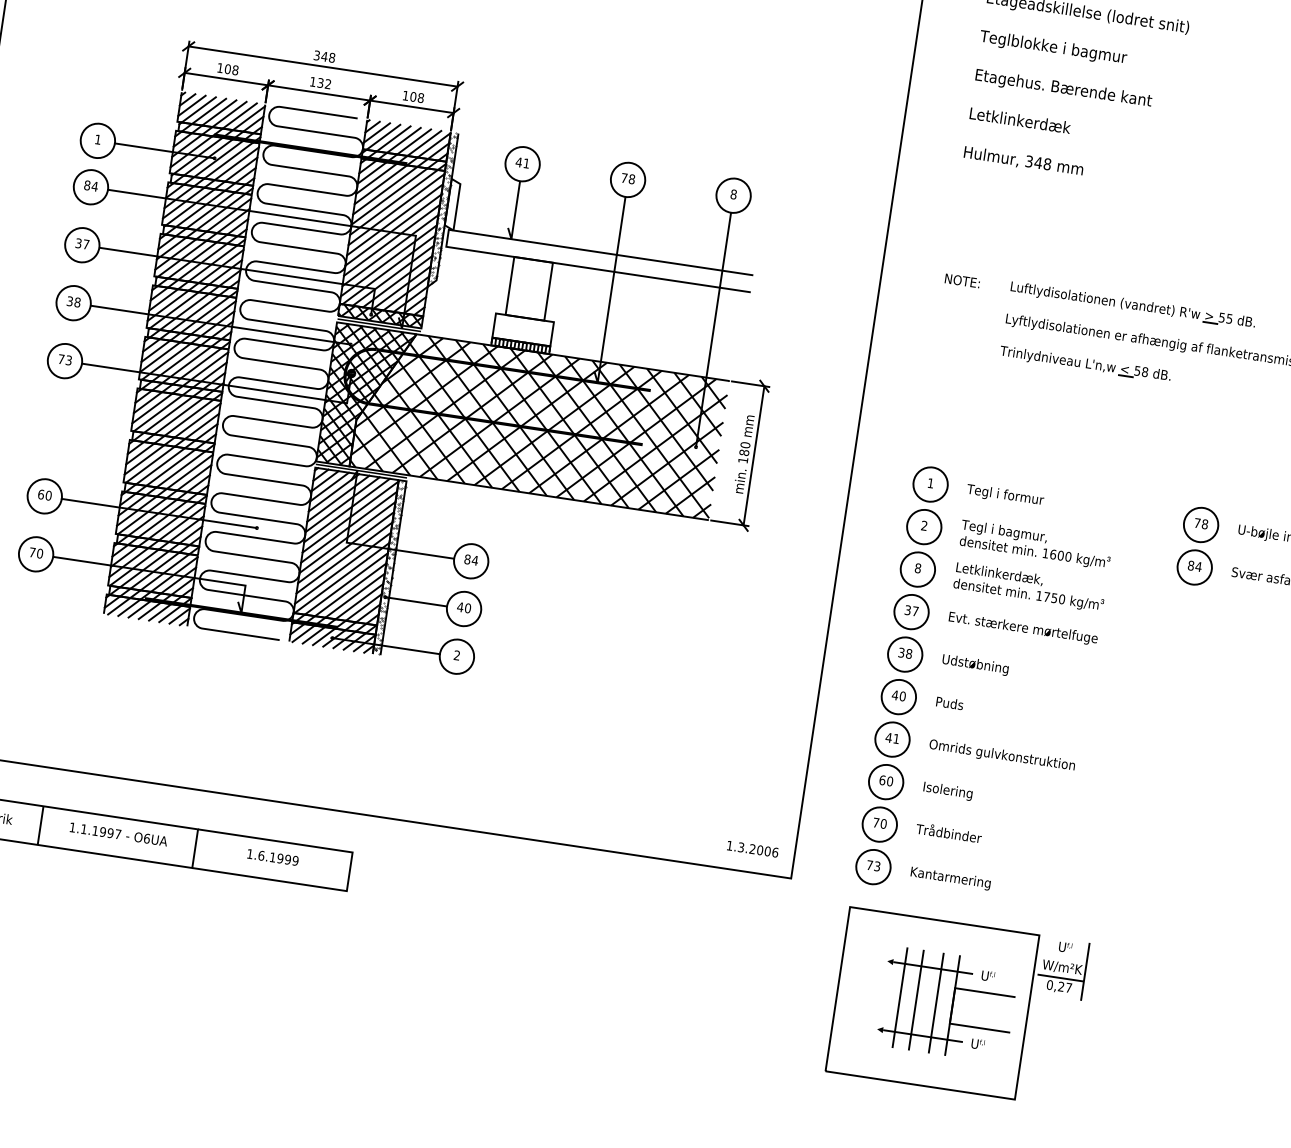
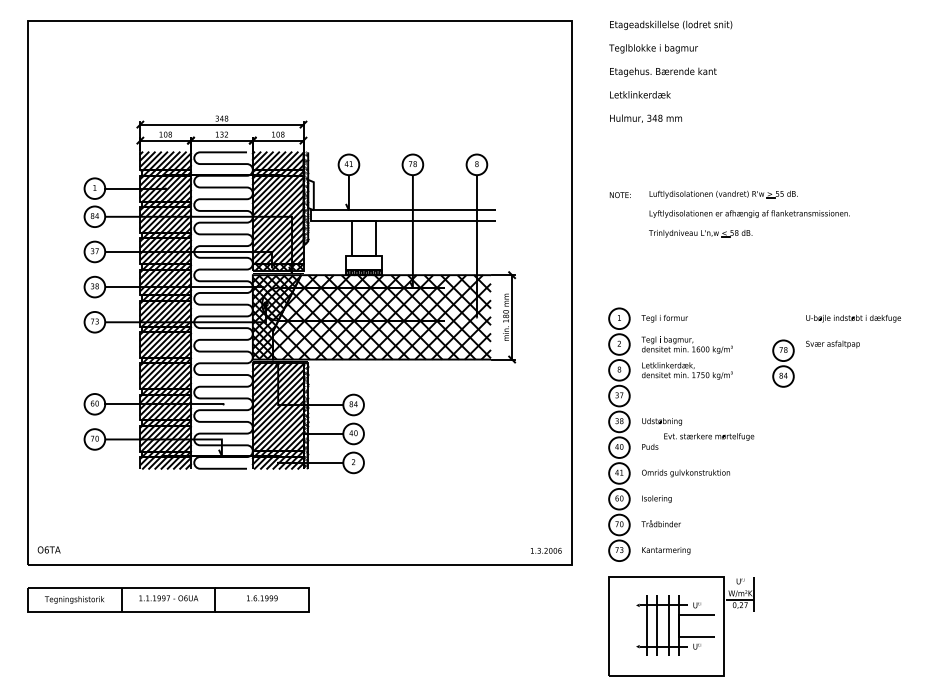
part: (1197, 546) -> (783, 363), moved
text: (1023, 627) -> (709, 436), moved

